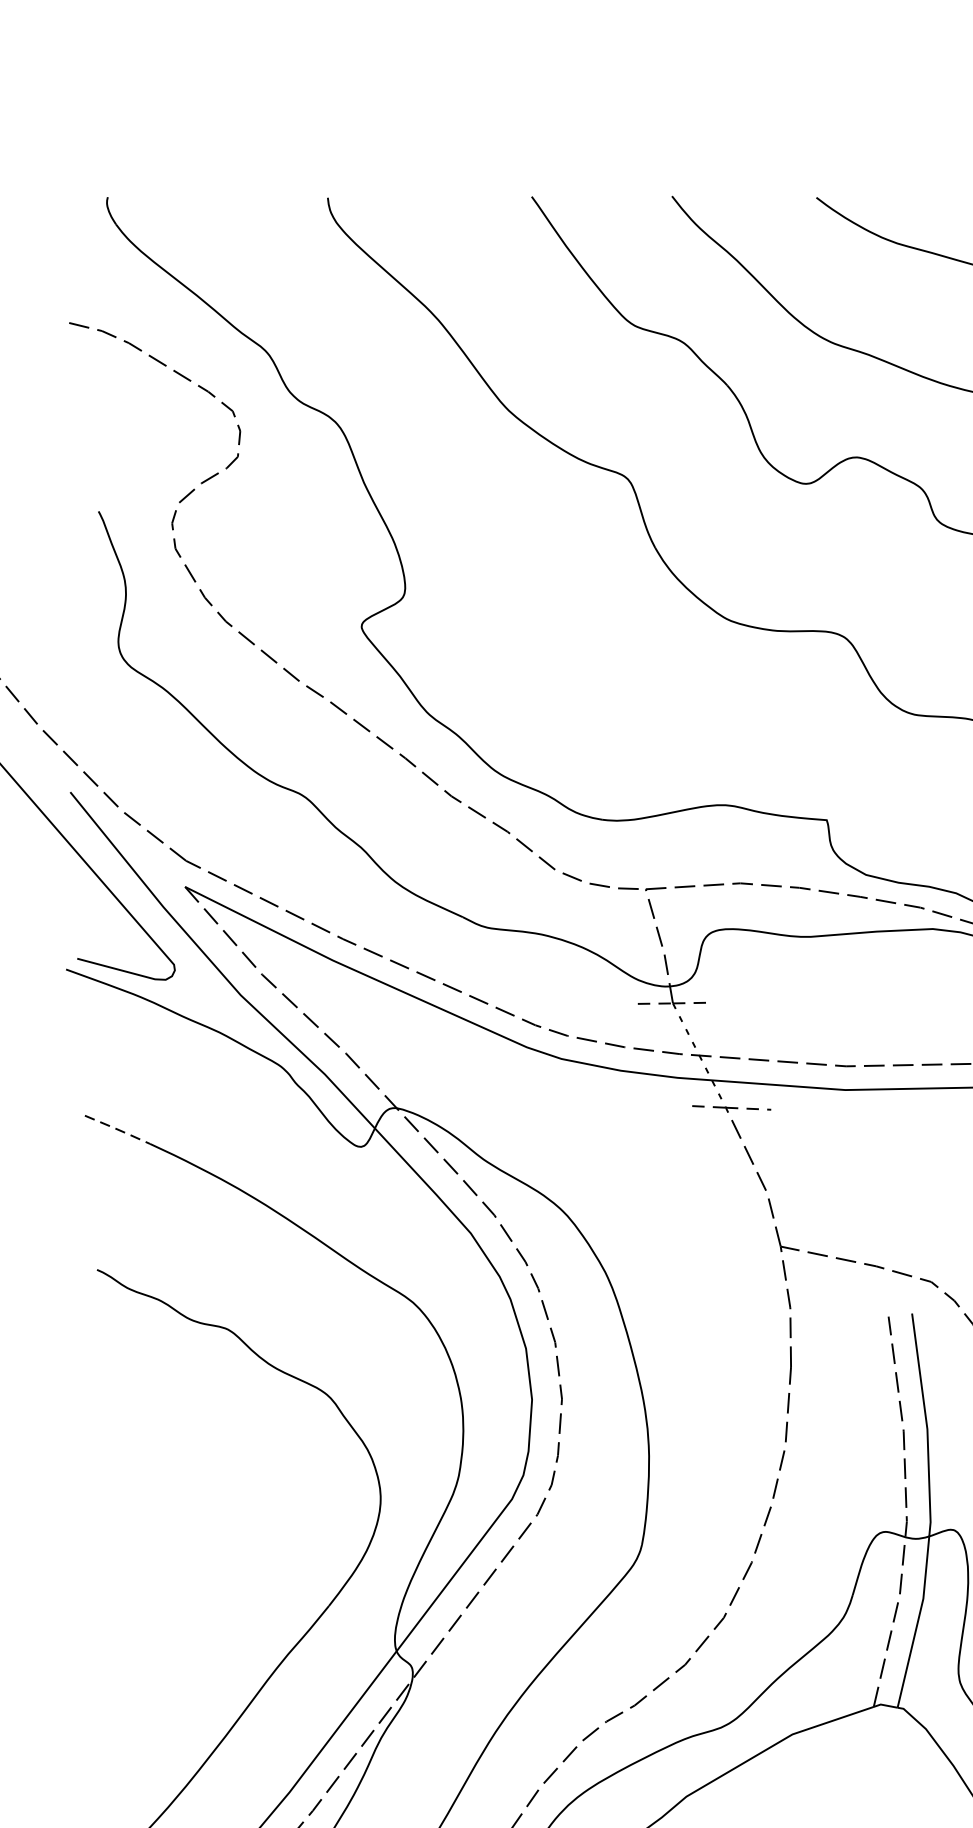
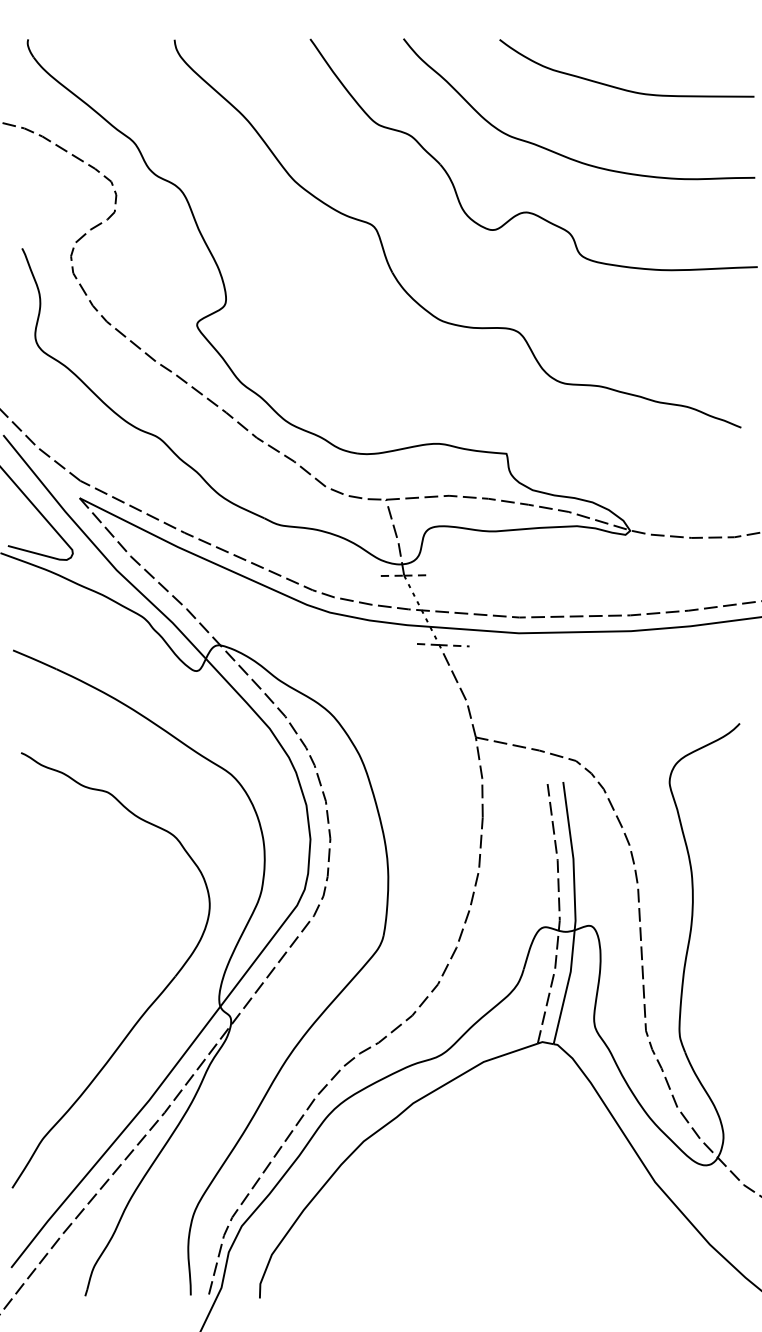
line: (117, 1129) -> (34, 659), dashed -> solid

